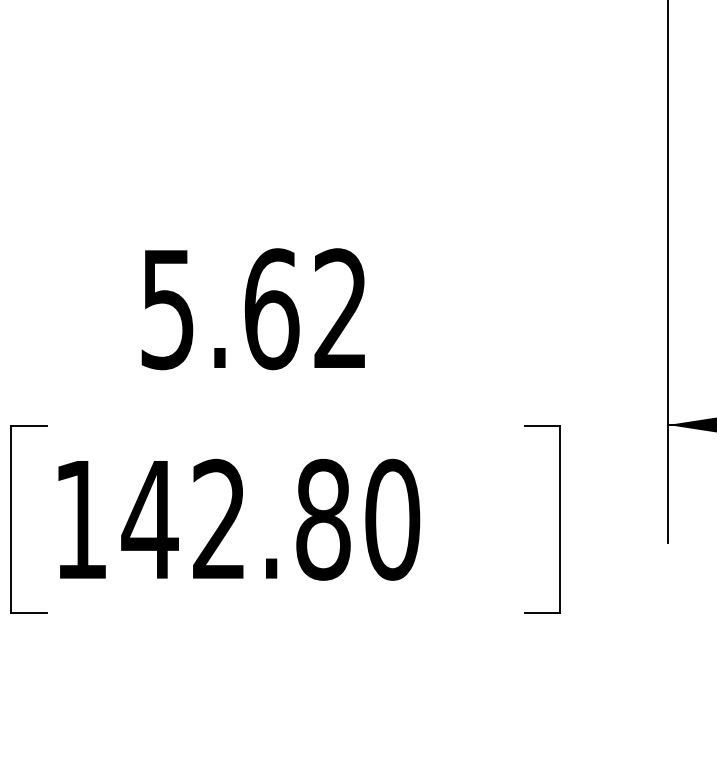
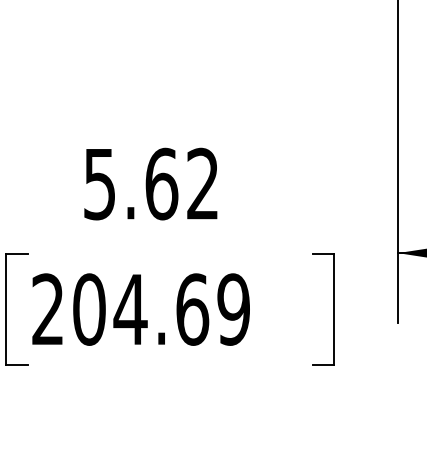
text: (237, 519) -> (141, 309), 142.80 -> 204.69

